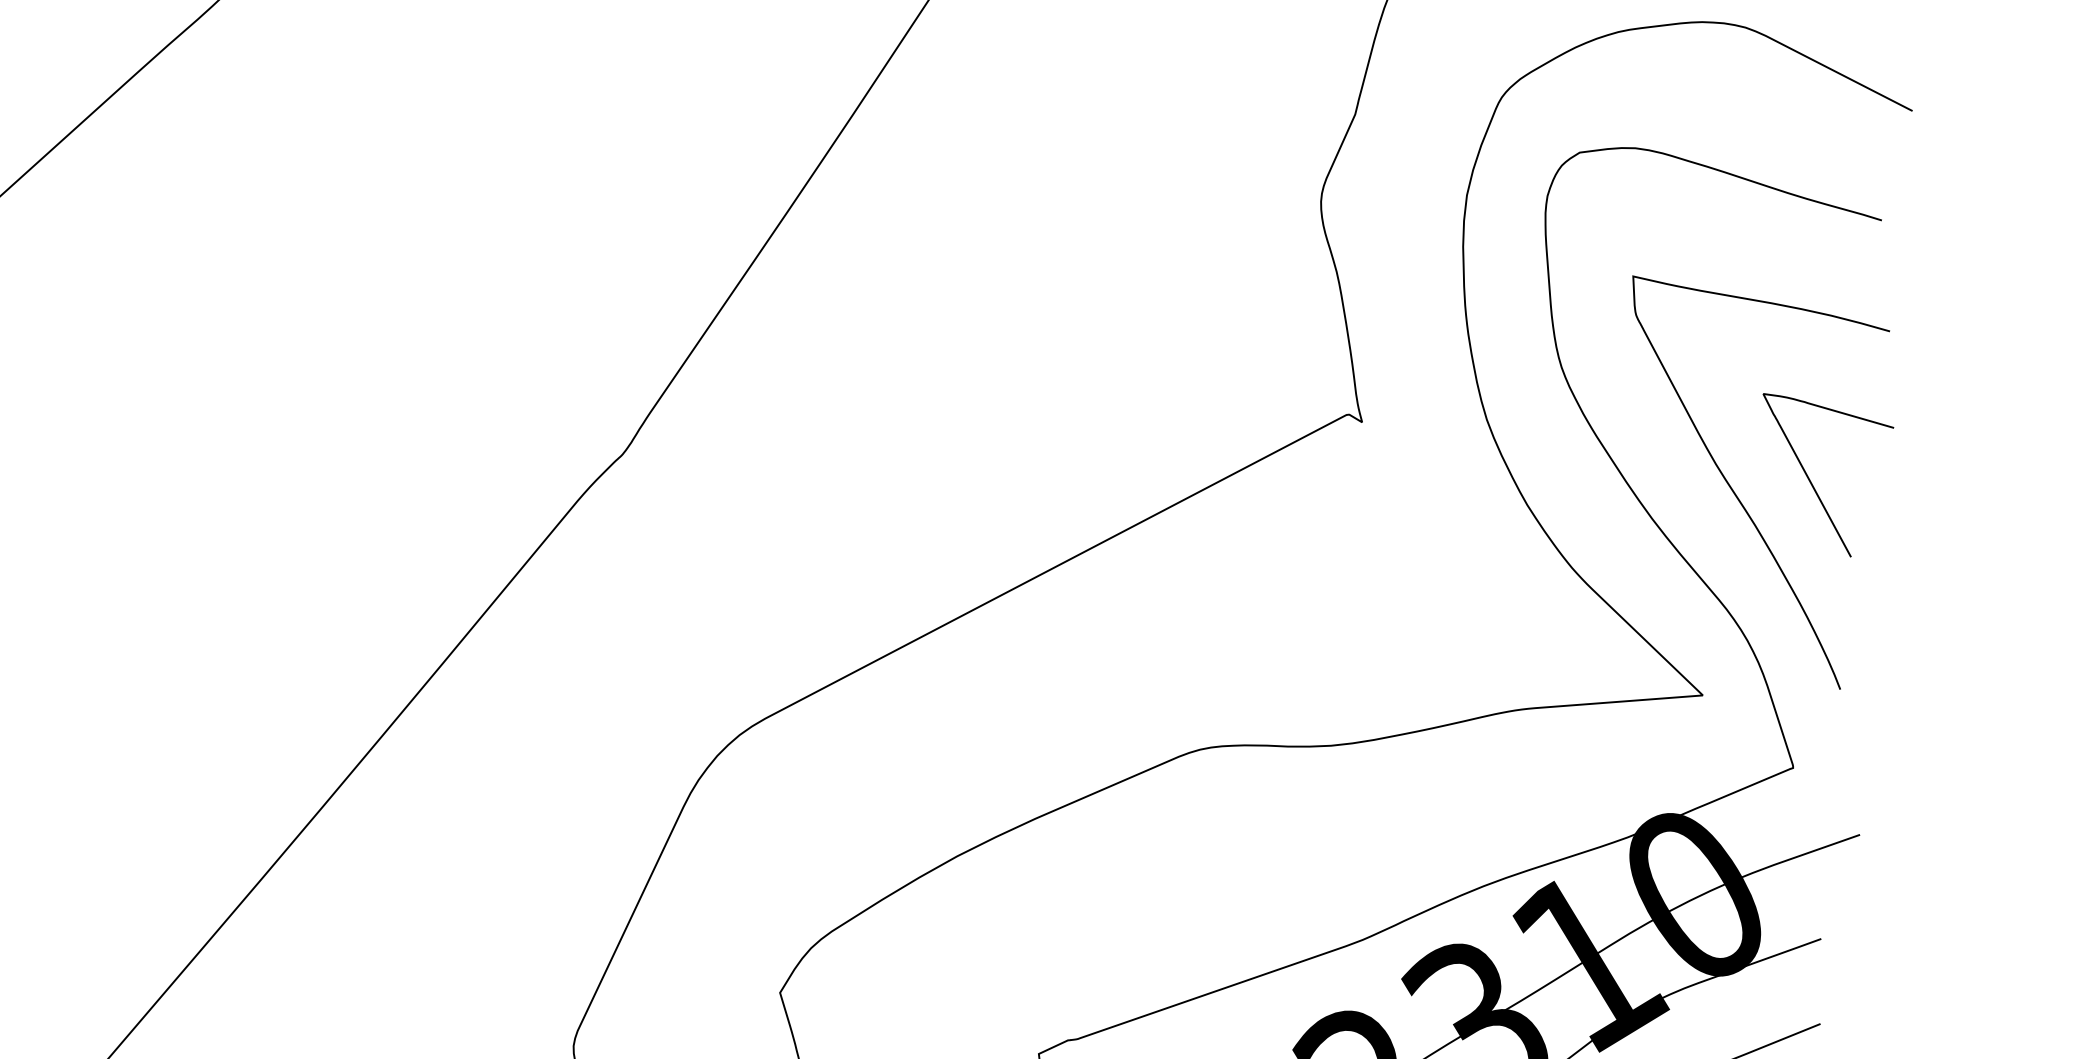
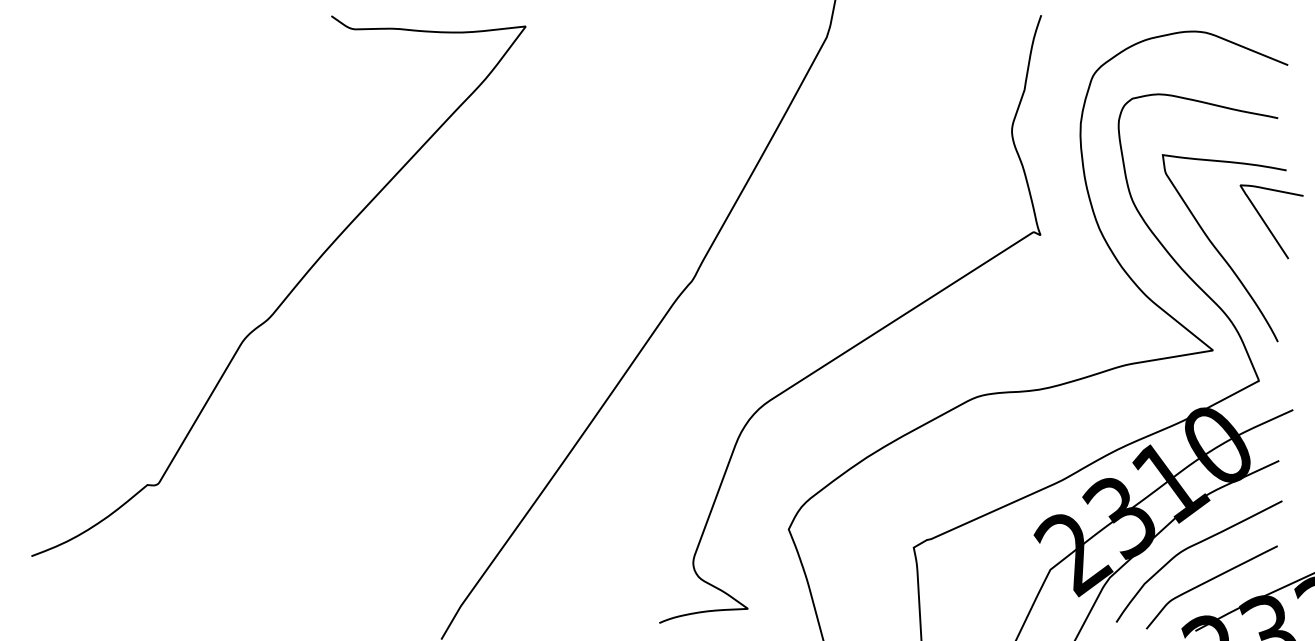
curve: (1811, 478) -> (1266, 223), moved

